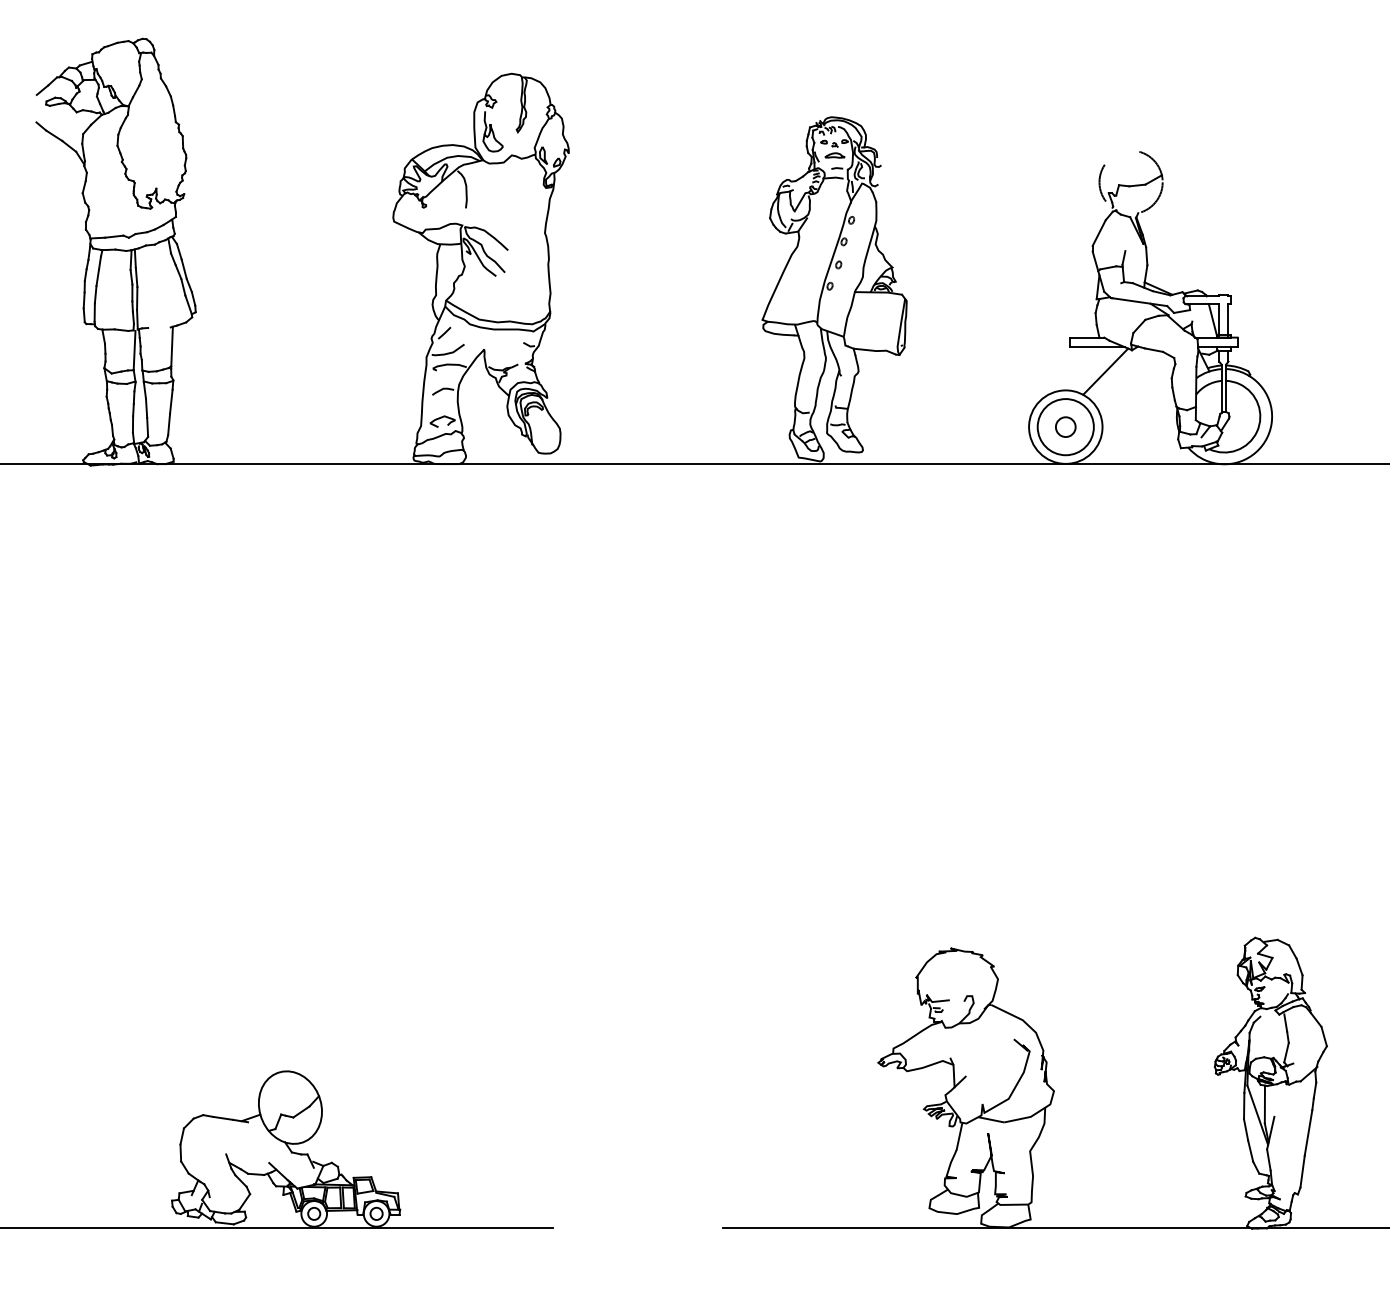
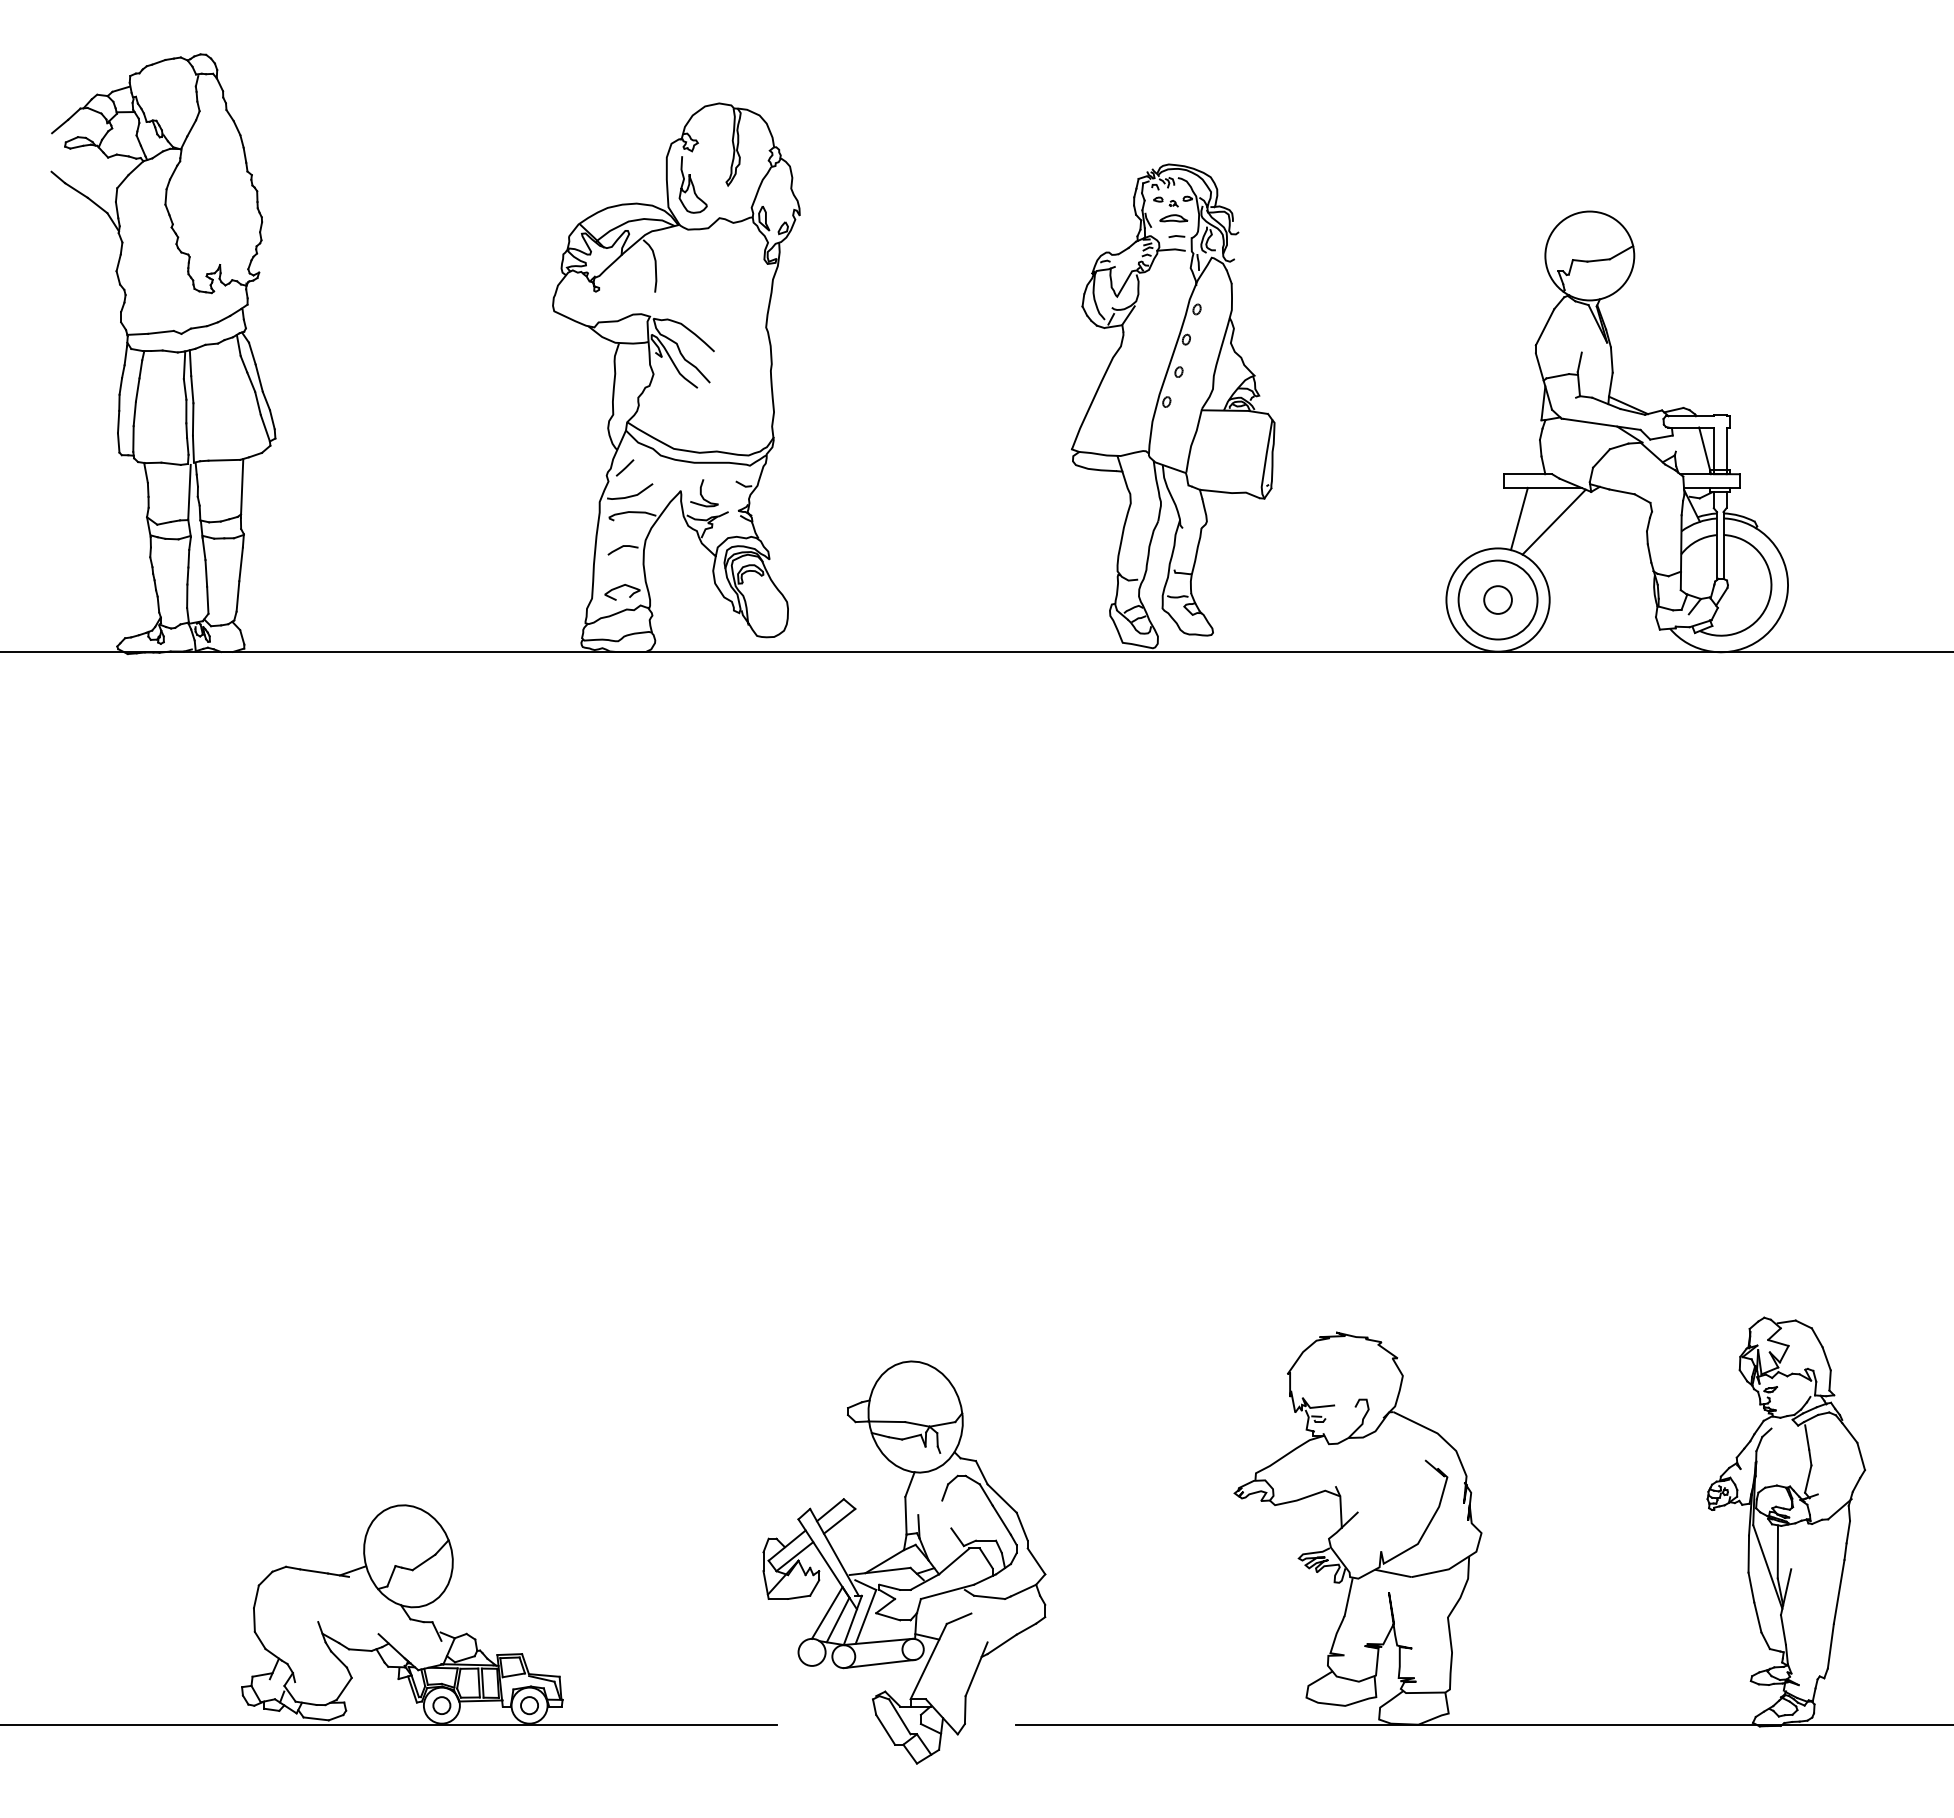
circle: (1130, 181) -> (1589, 255), dashed -> solid
line: (159, 327) -> (224, 459), added
curve: (499, 352) -> (702, 494), added
line: (1080, 369) -> (1518, 518), added
part: (643, 1112) -> (904, 1562), added

